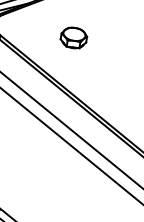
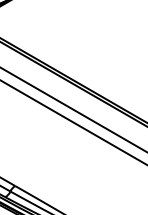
part: (73, 37) -> (54, 23), removed

